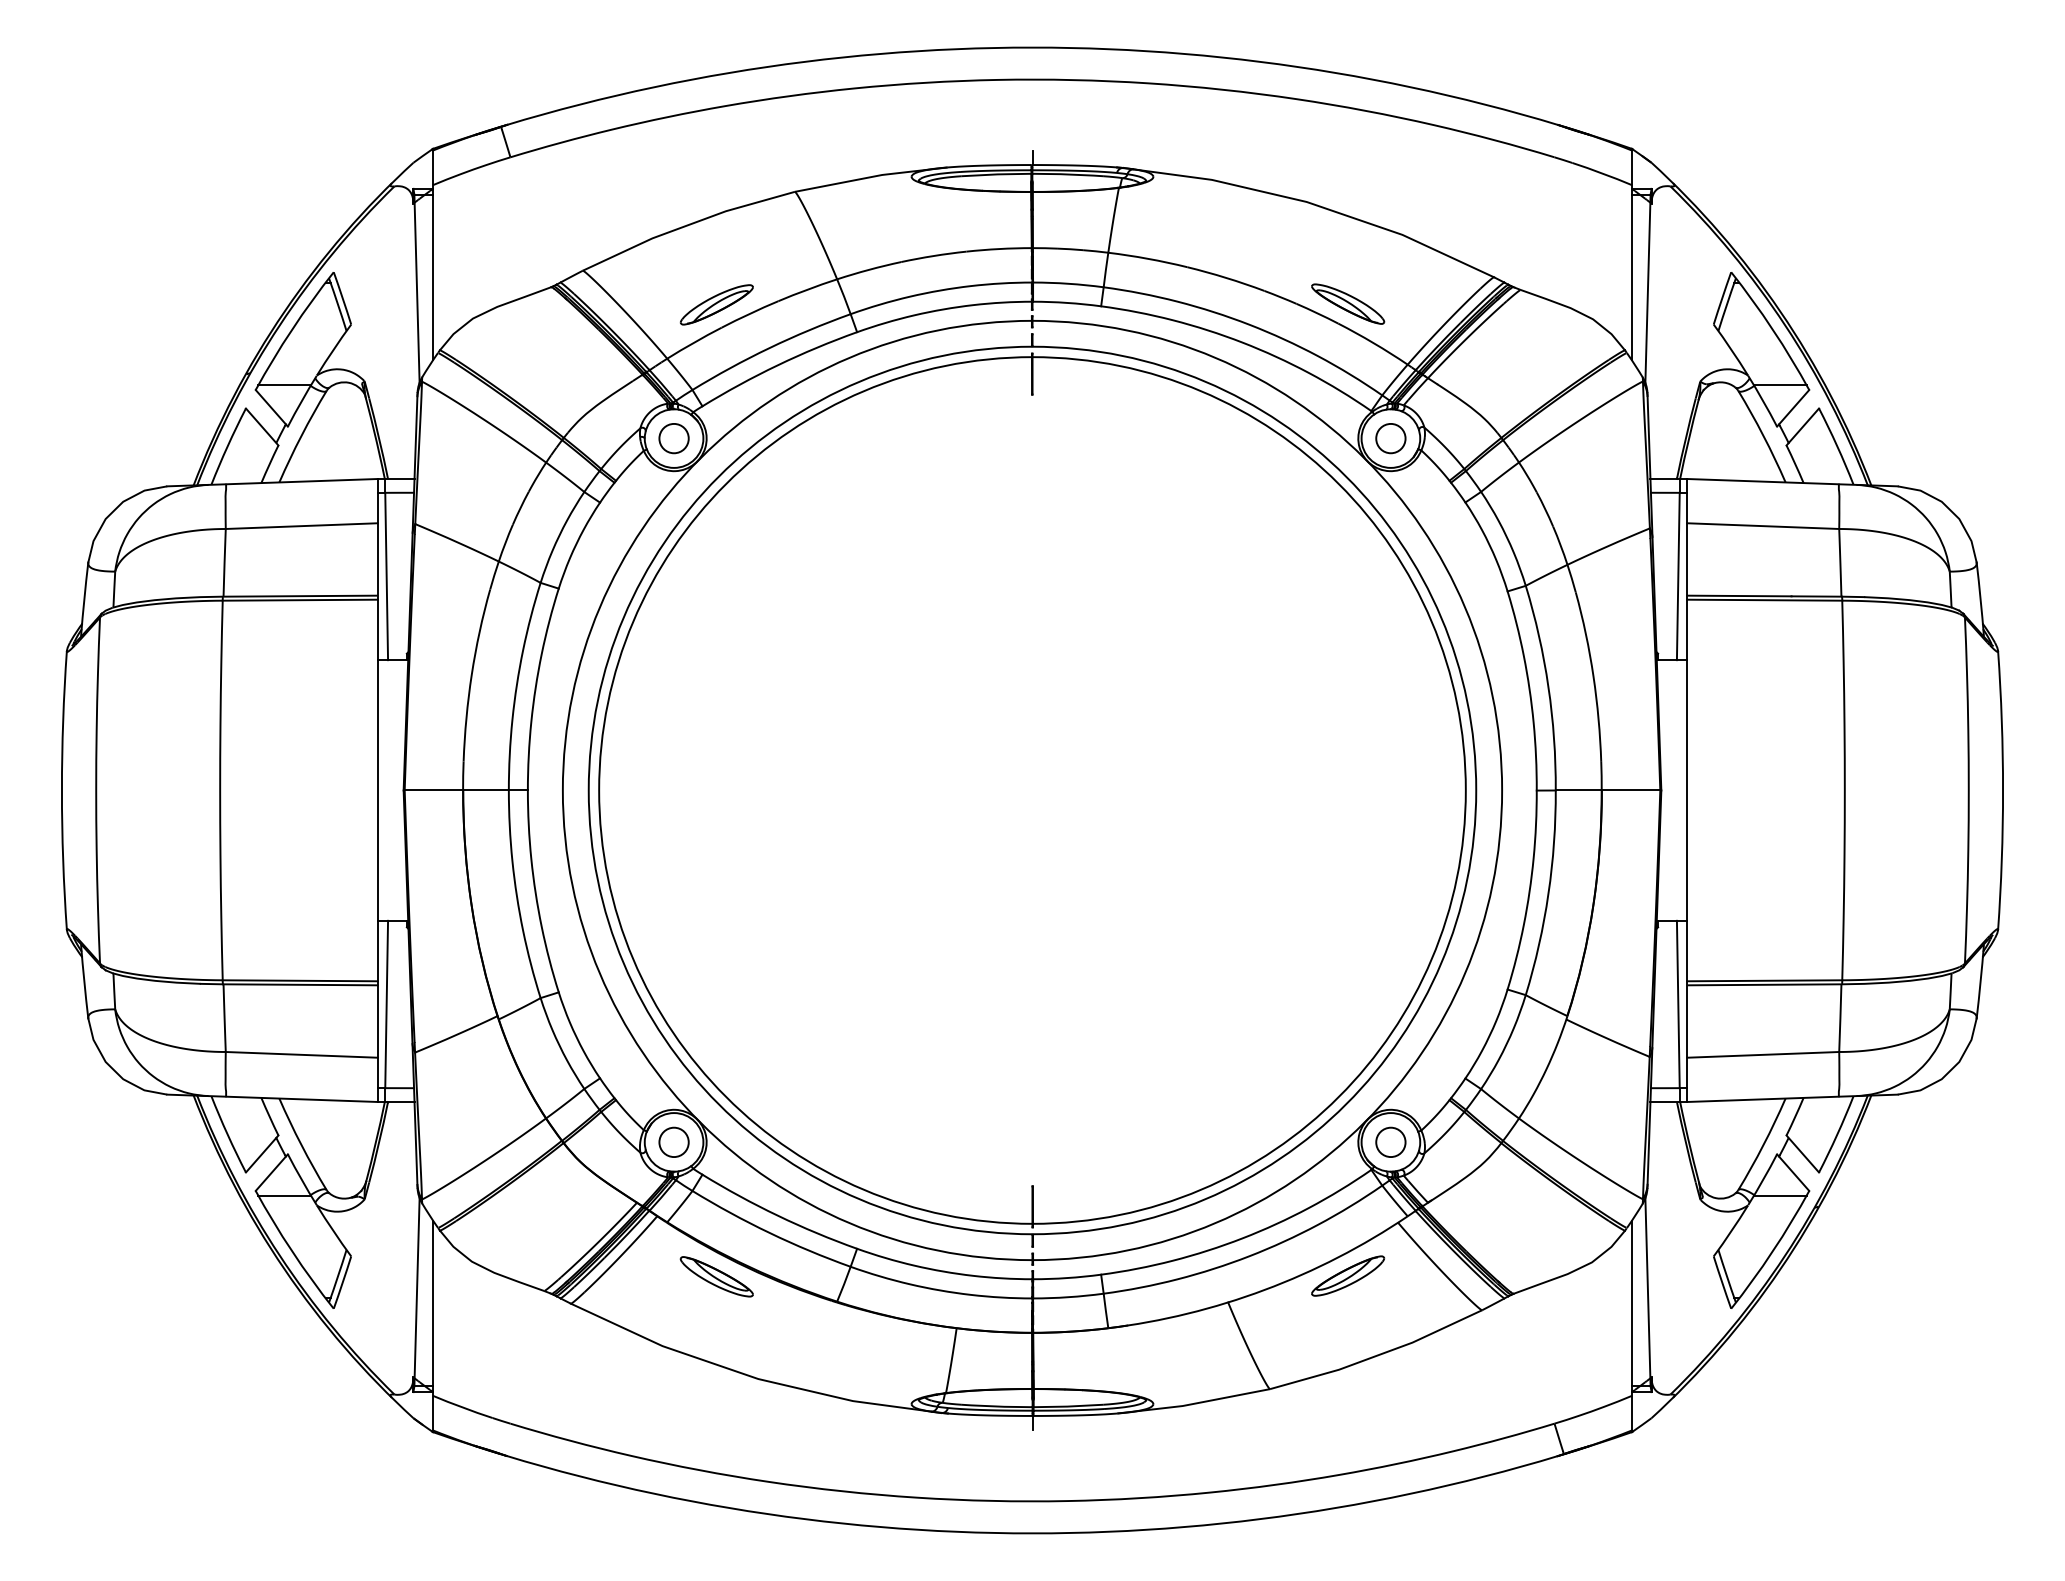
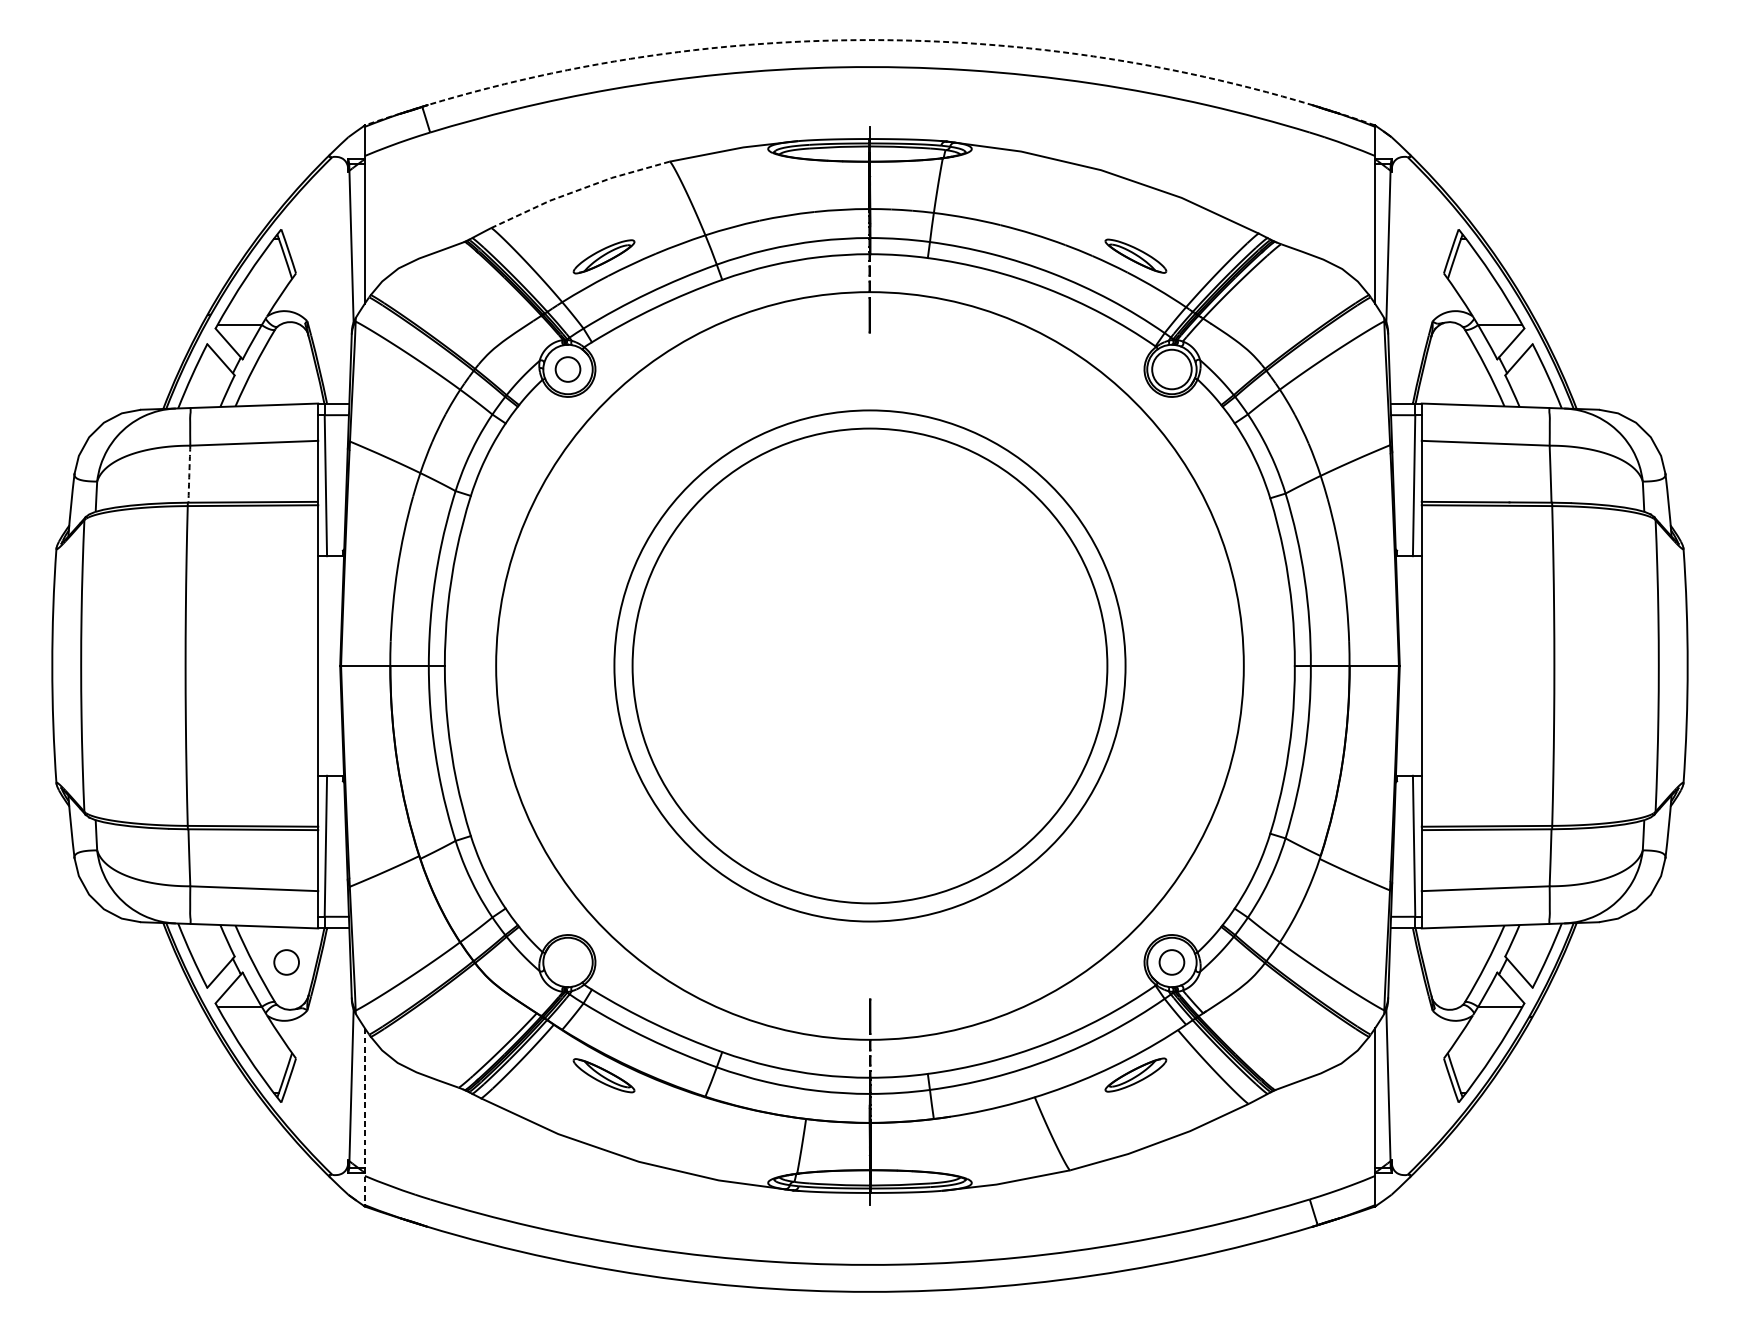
arc: (1032, 47) -> (870, 40), solid -> dashed
line: (686, 225) -> (578, 189), solid -> dashed
circle: (1390, 438) -> (1171, 369), size x1.6
arc: (224, 562) -> (189, 473), solid -> dashed
circle: (1032, 790) -> (870, 666), size x0.6
circle: (1032, 790) -> (870, 666), size x0.7
circle: (673, 1141) -> (286, 961), moved
line: (432, 1326) -> (364, 1117), solid -> dashed

